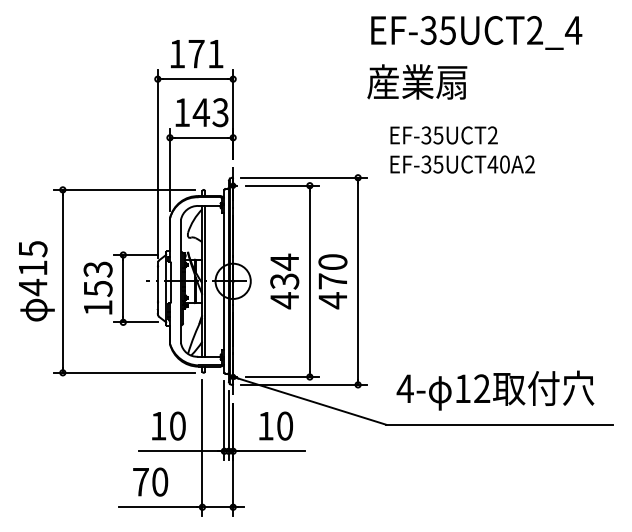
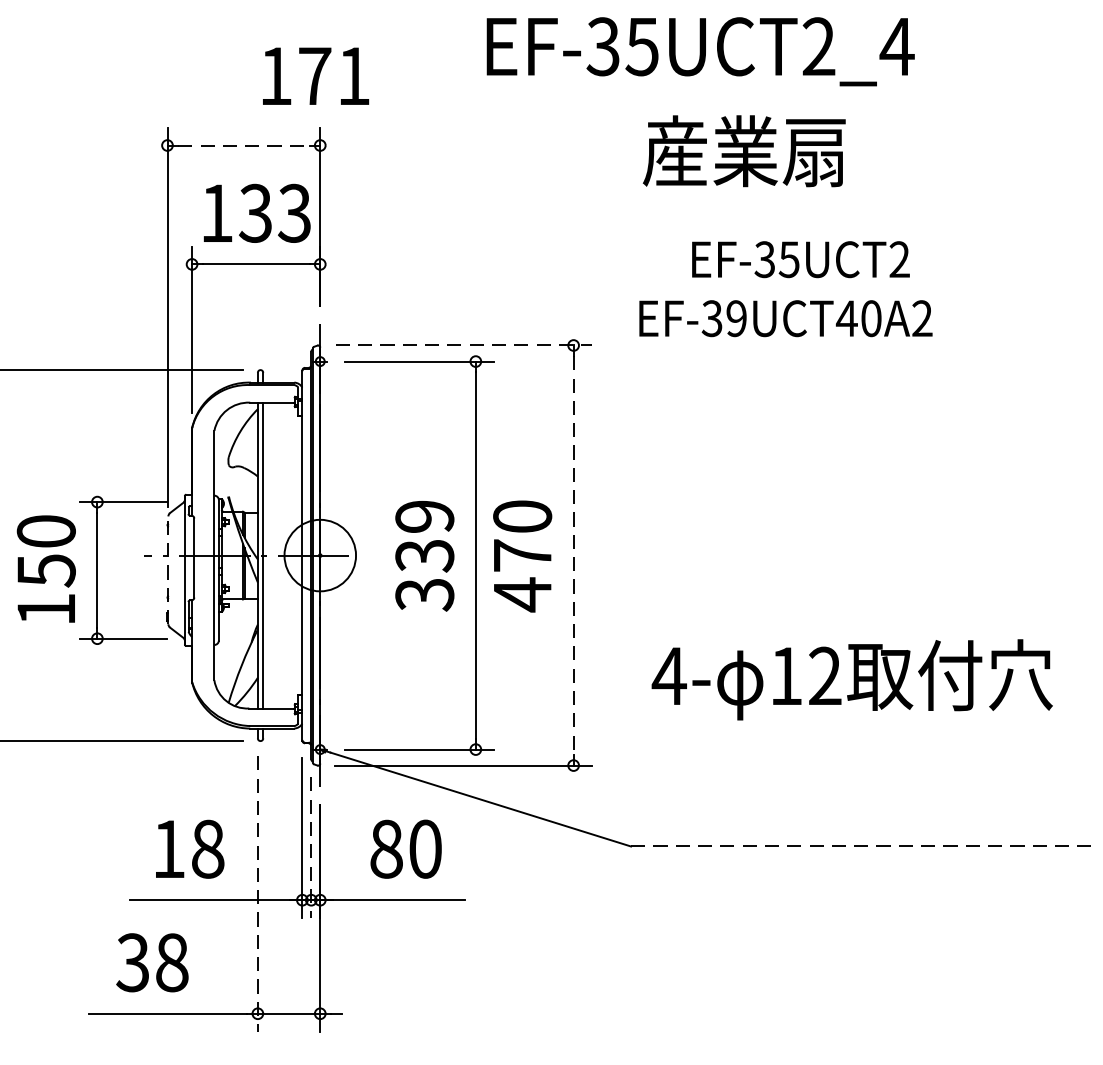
text: (476, 32) -> (700, 50), moved
text: (197, 54) -> (316, 77), moved
line: (196, 79) -> (245, 146), solid -> dashed
text: (417, 81) -> (744, 150), moved
text: (201, 112) -> (256, 213), 143 -> 133
text: (443, 135) -> (799, 259), moved
text: (438, 164) -> (736, 318), EF-35UCT40A2 -> EF-39UCT40A2
line: (304, 177) -> (464, 344), solid -> dashed
text: (97, 269) -> (45, 531), 153 -> 150
text: (284, 281) -> (424, 555), 434 -> 339
line: (358, 281) -> (574, 555), solid -> dashed
line: (158, 288) -> (168, 570), solid -> dashed
text: (495, 390) -> (852, 679), moved
line: (500, 424) -> (862, 845), solid -> dashed
line: (228, 425) -> (310, 847), solid -> dashed
text: (265, 425) -> (385, 847), 10 -> 80
text: (177, 426) -> (207, 849), 10 -> 18
line: (202, 448) -> (258, 894), solid -> dashed
text: (150, 481) -> (152, 961), 70 -> 38

